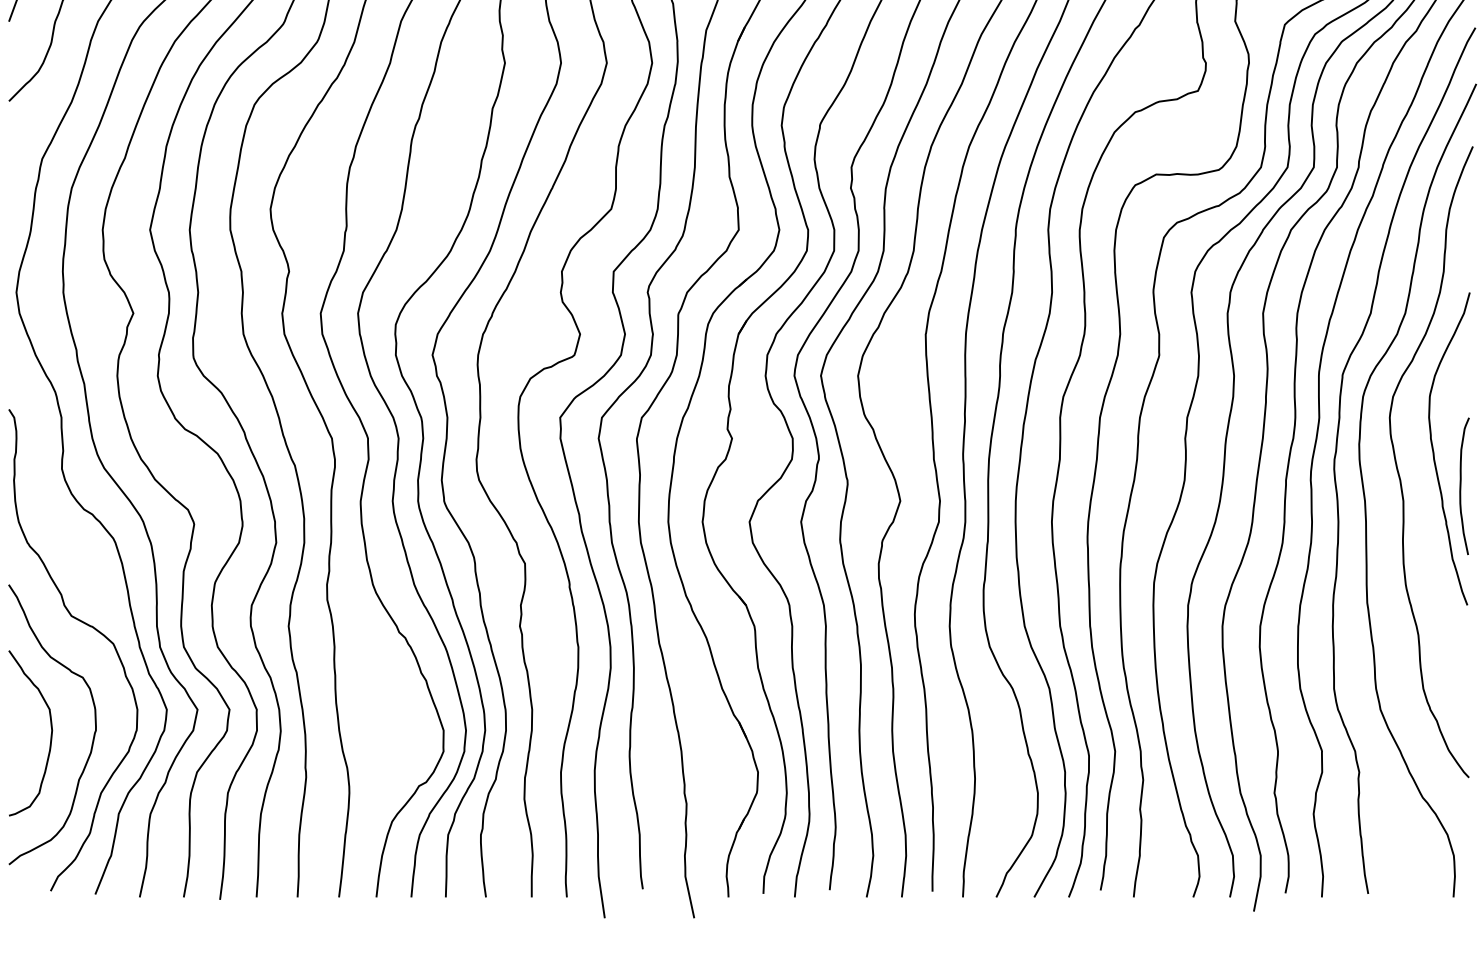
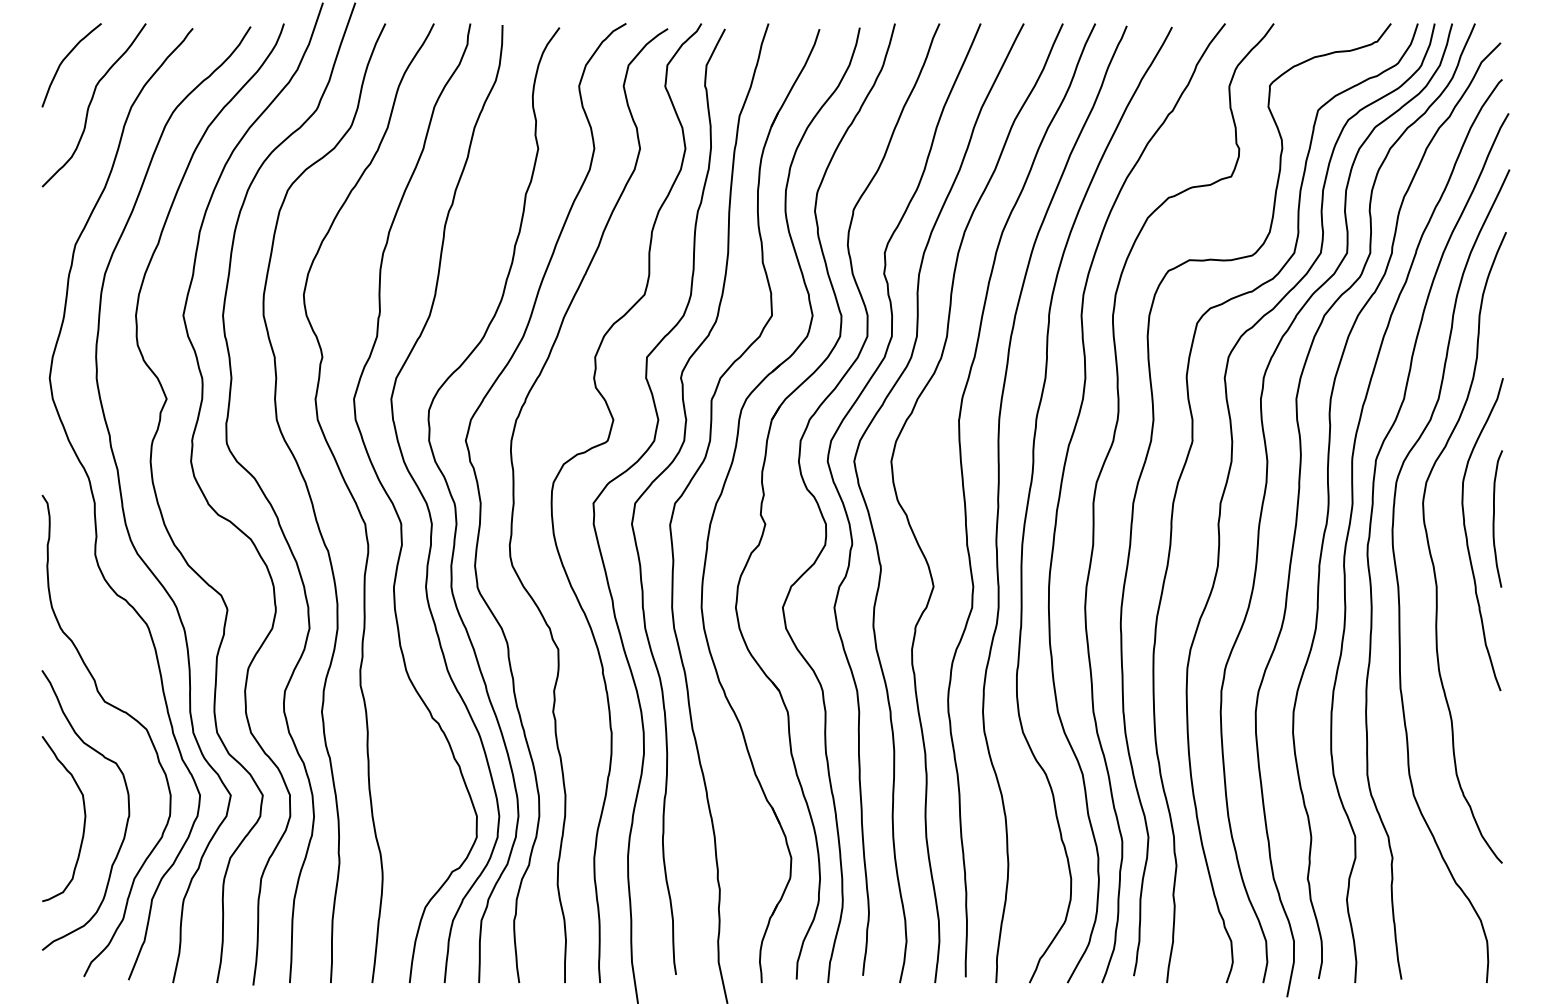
curve: (1461, 485) -> (1494, 518), moved

